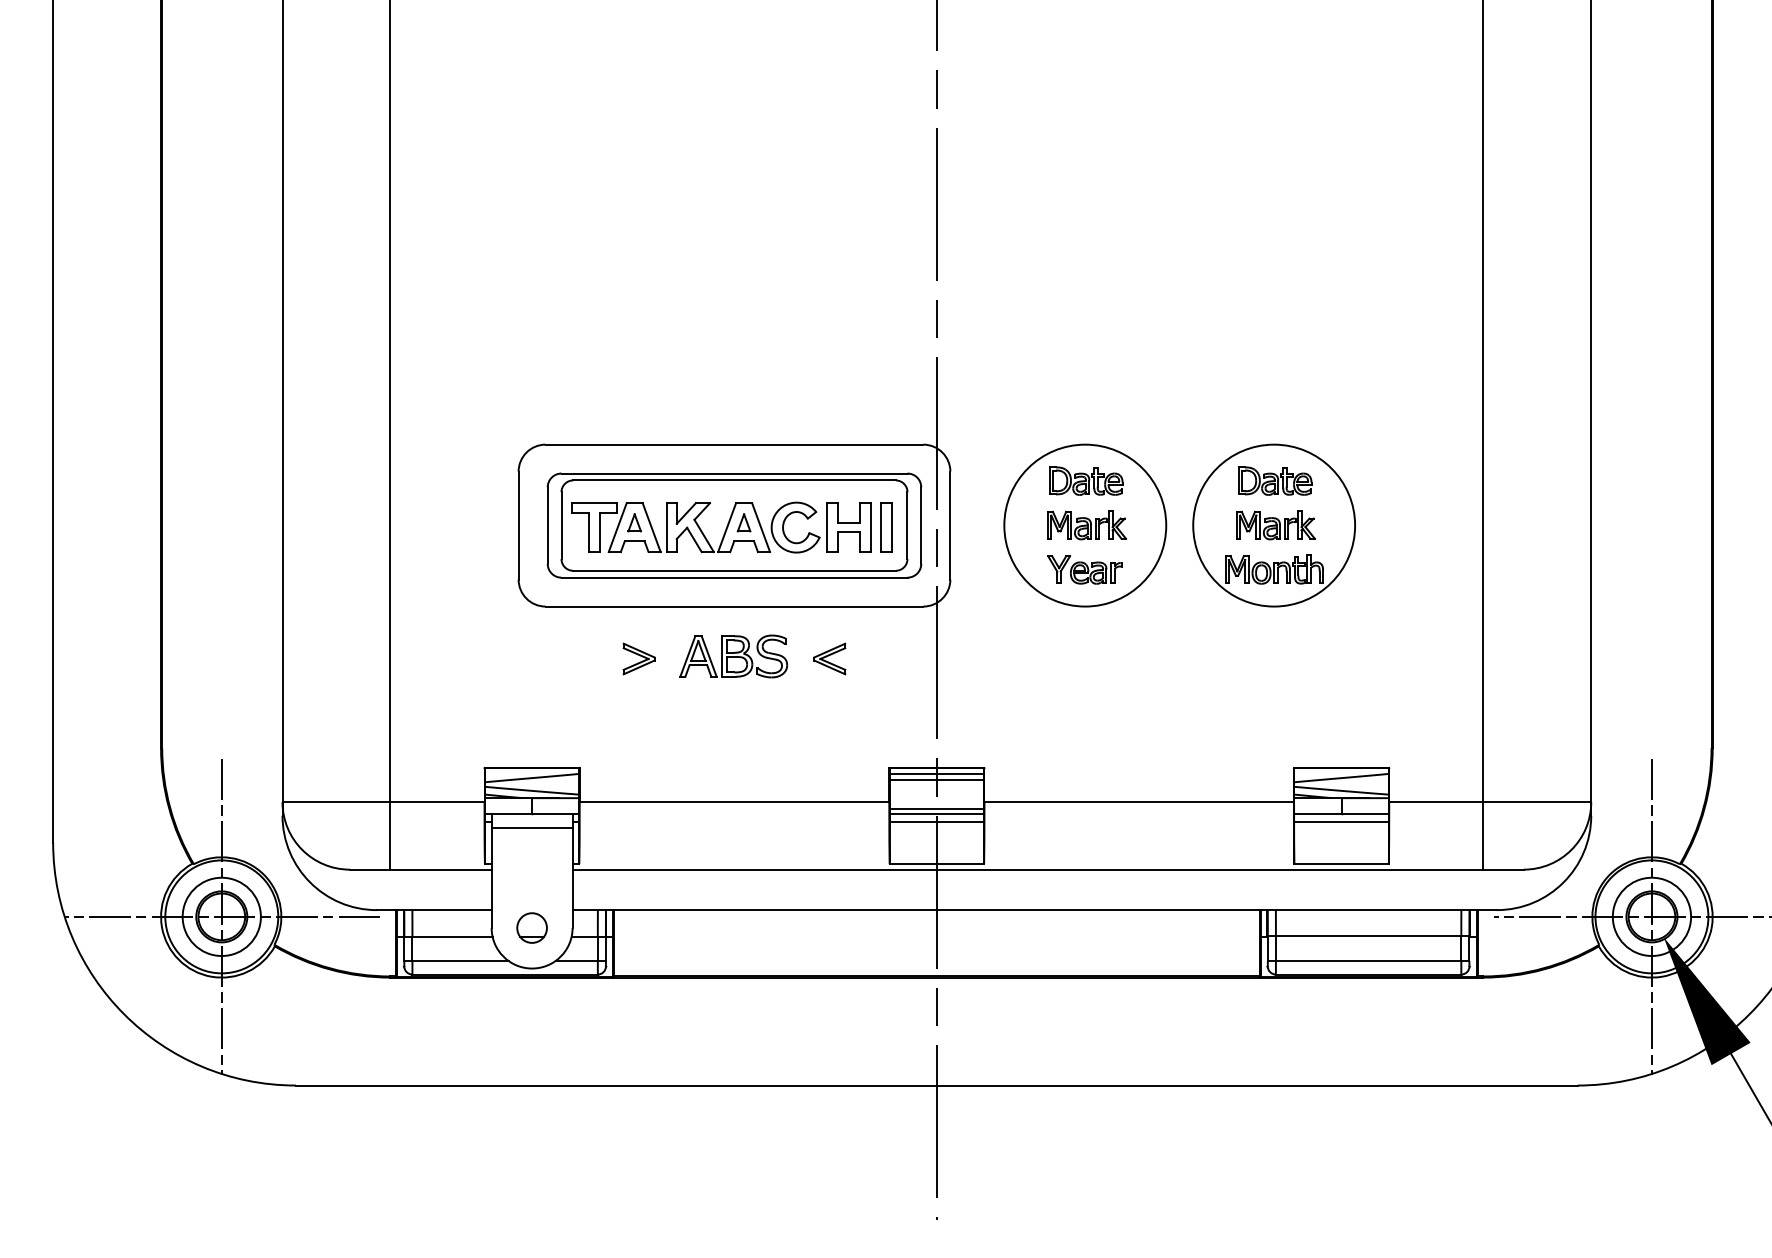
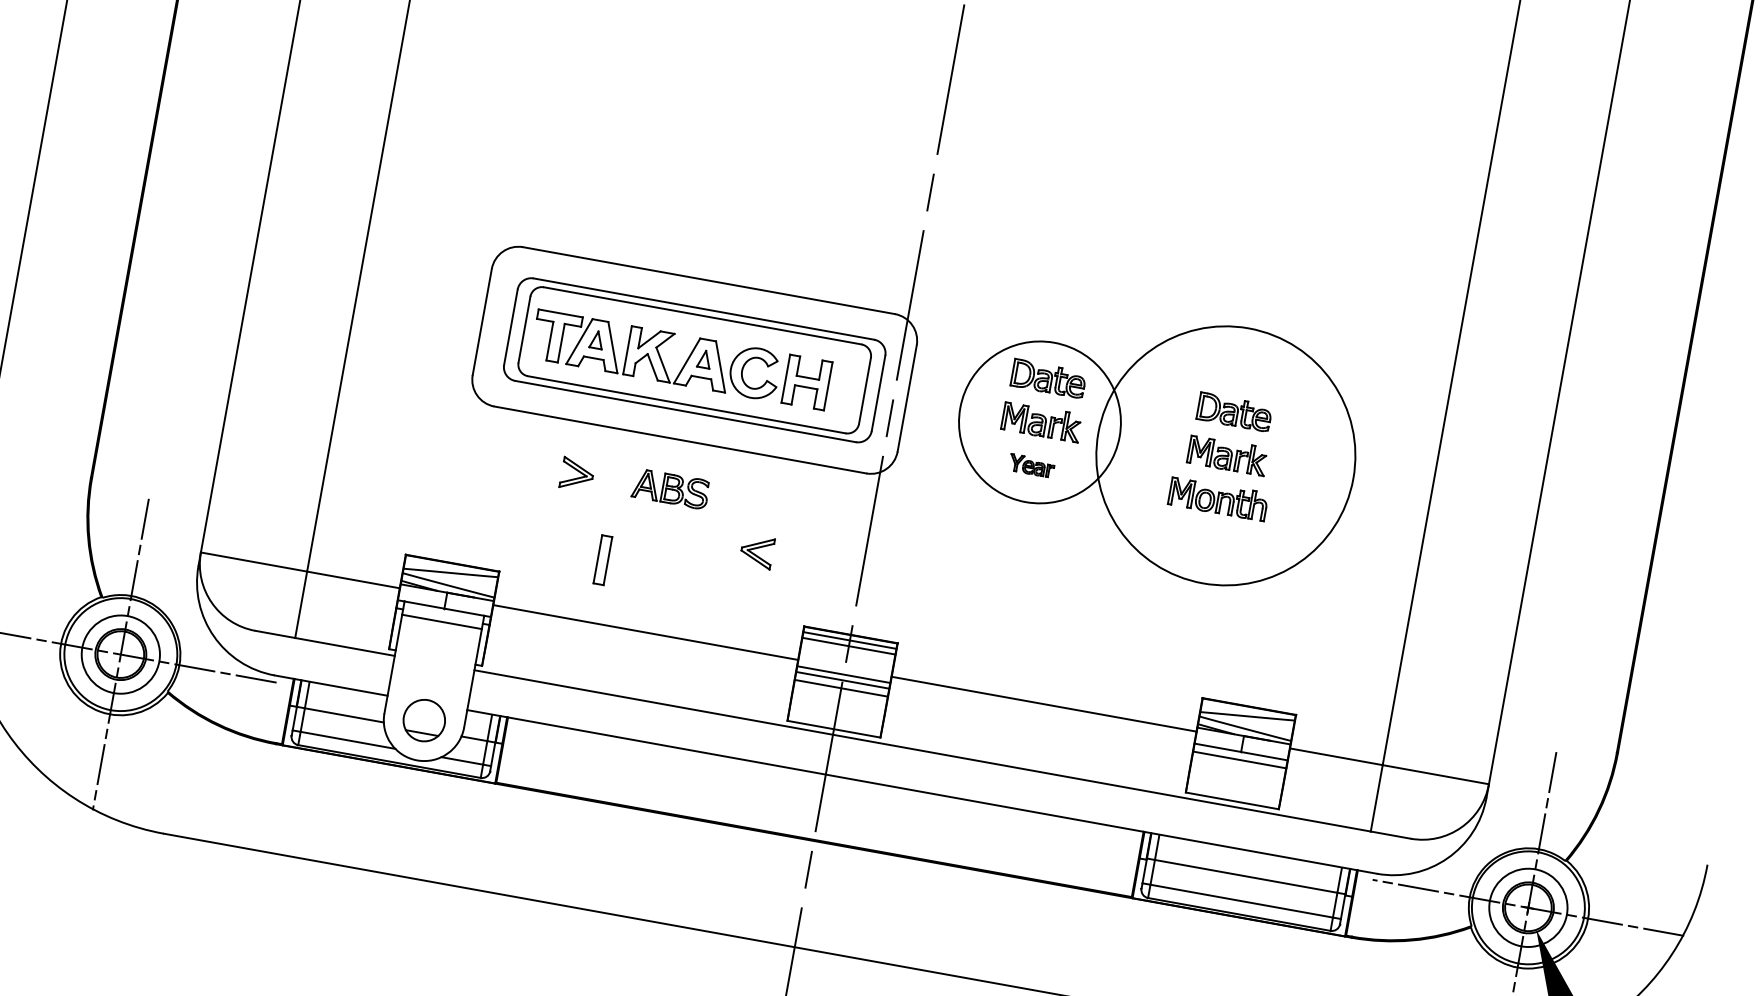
circle: (1274, 525) -> (1226, 455), size x1.6
part: (886, 527) -> (602, 560), moved
part: (1084, 569) -> (1031, 465), size x0.6
part: (733, 656) -> (670, 488), size x0.7
part: (829, 658) -> (756, 551), moved
part: (531, 927) -> (423, 719), size x1.4

